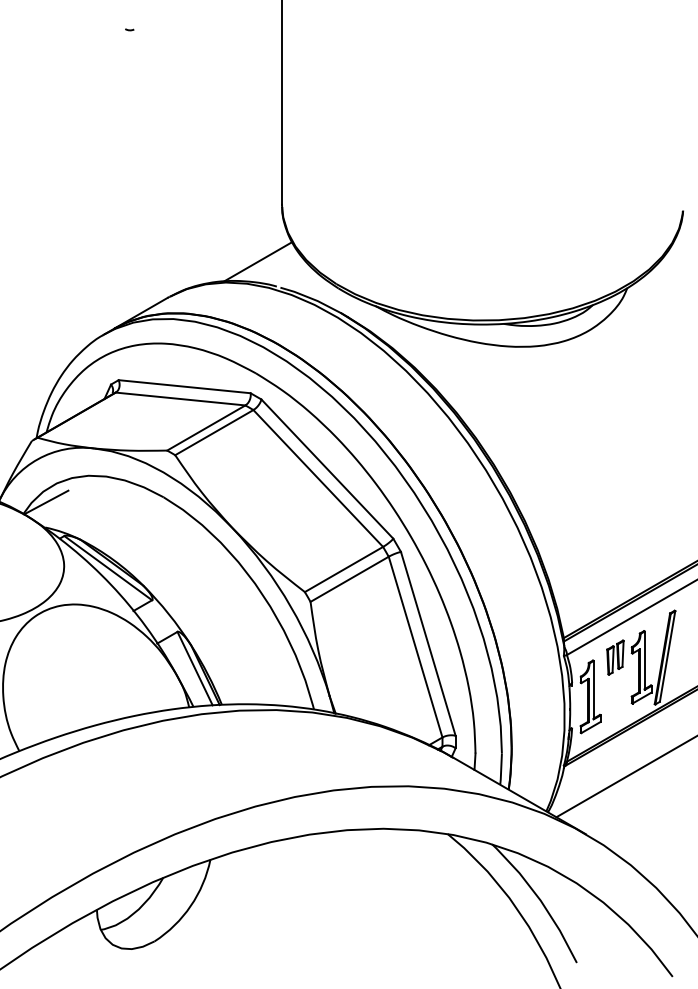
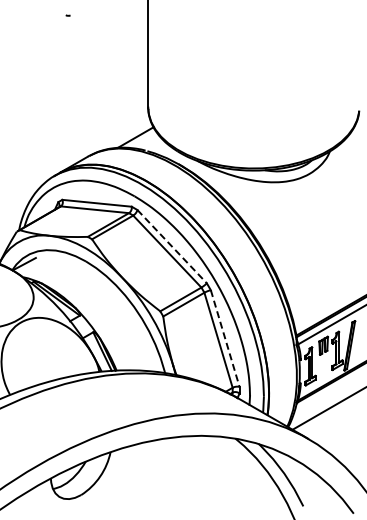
line: (328, 470) -> (172, 247), solid -> dashed
line: (428, 645) -> (225, 339), solid -> dashed

